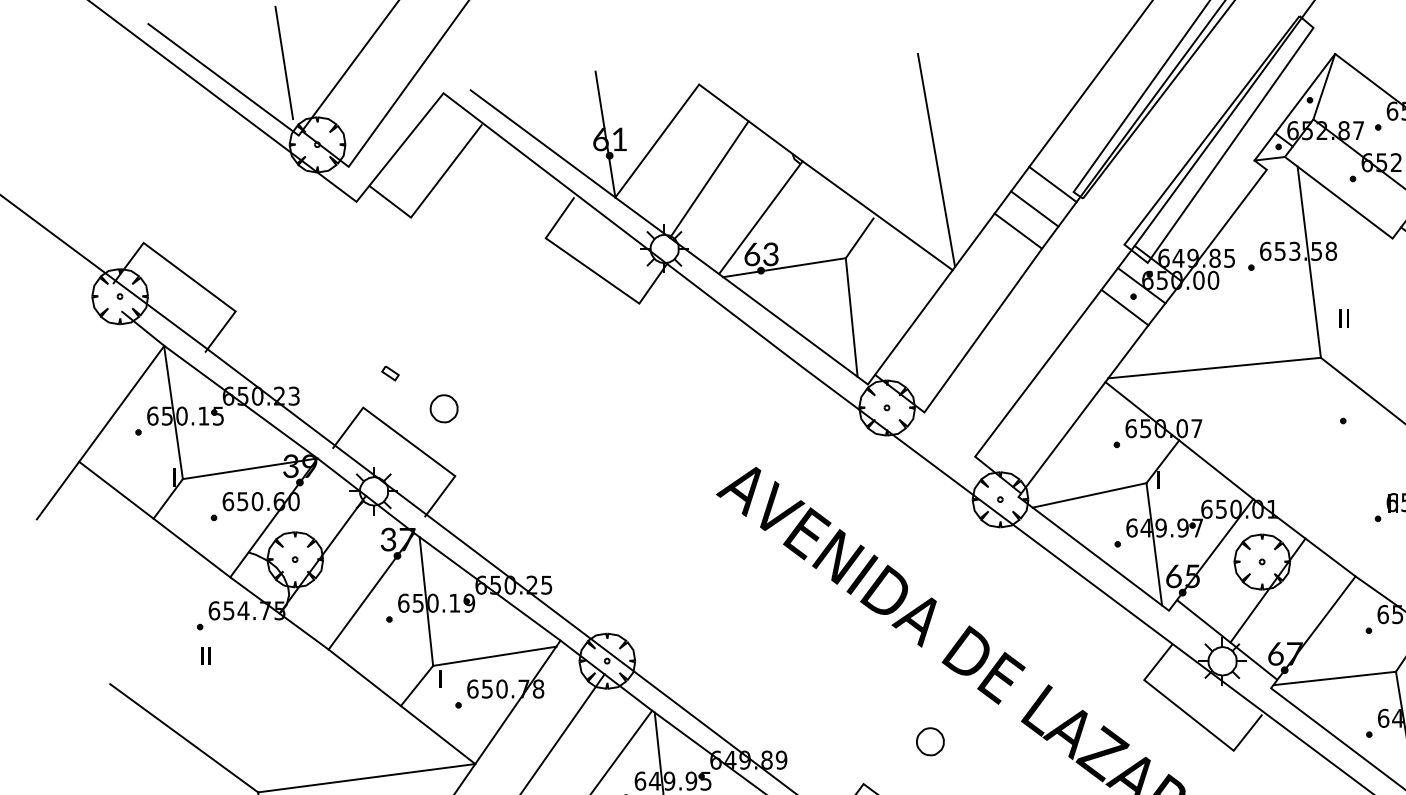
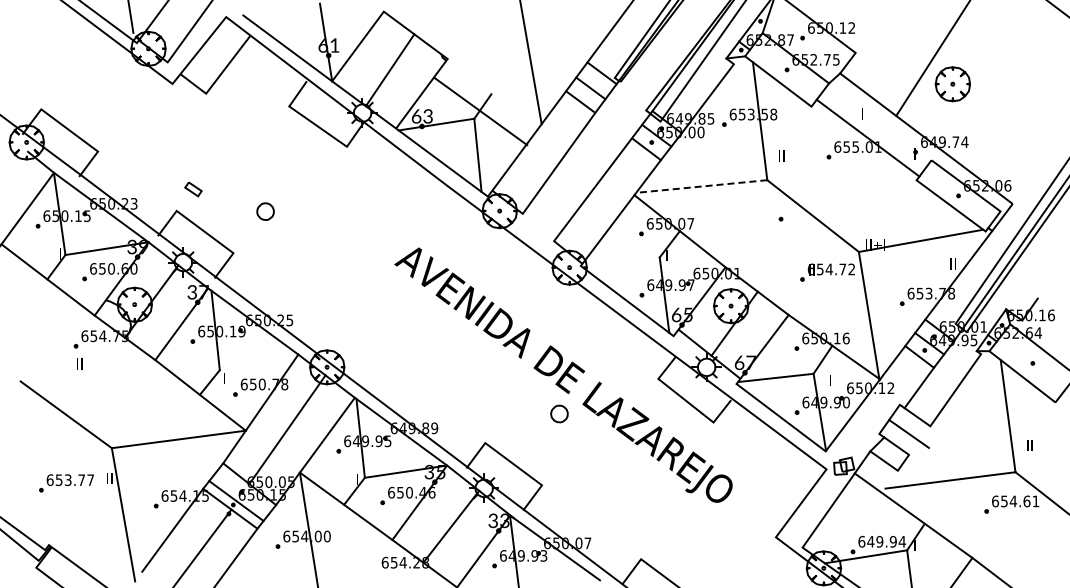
line: (876, 215) -> (480, 111), moved
line: (1214, 368) -> (701, 186), solid -> dashed
part: (390, 374) -> (193, 190), size x1.6
part: (443, 408) -> (265, 211), moved
line: (1089, 494) -> (624, 264), removed
line: (494, 656) -> (257, 364), removed
part: (930, 740) -> (559, 413), moved

